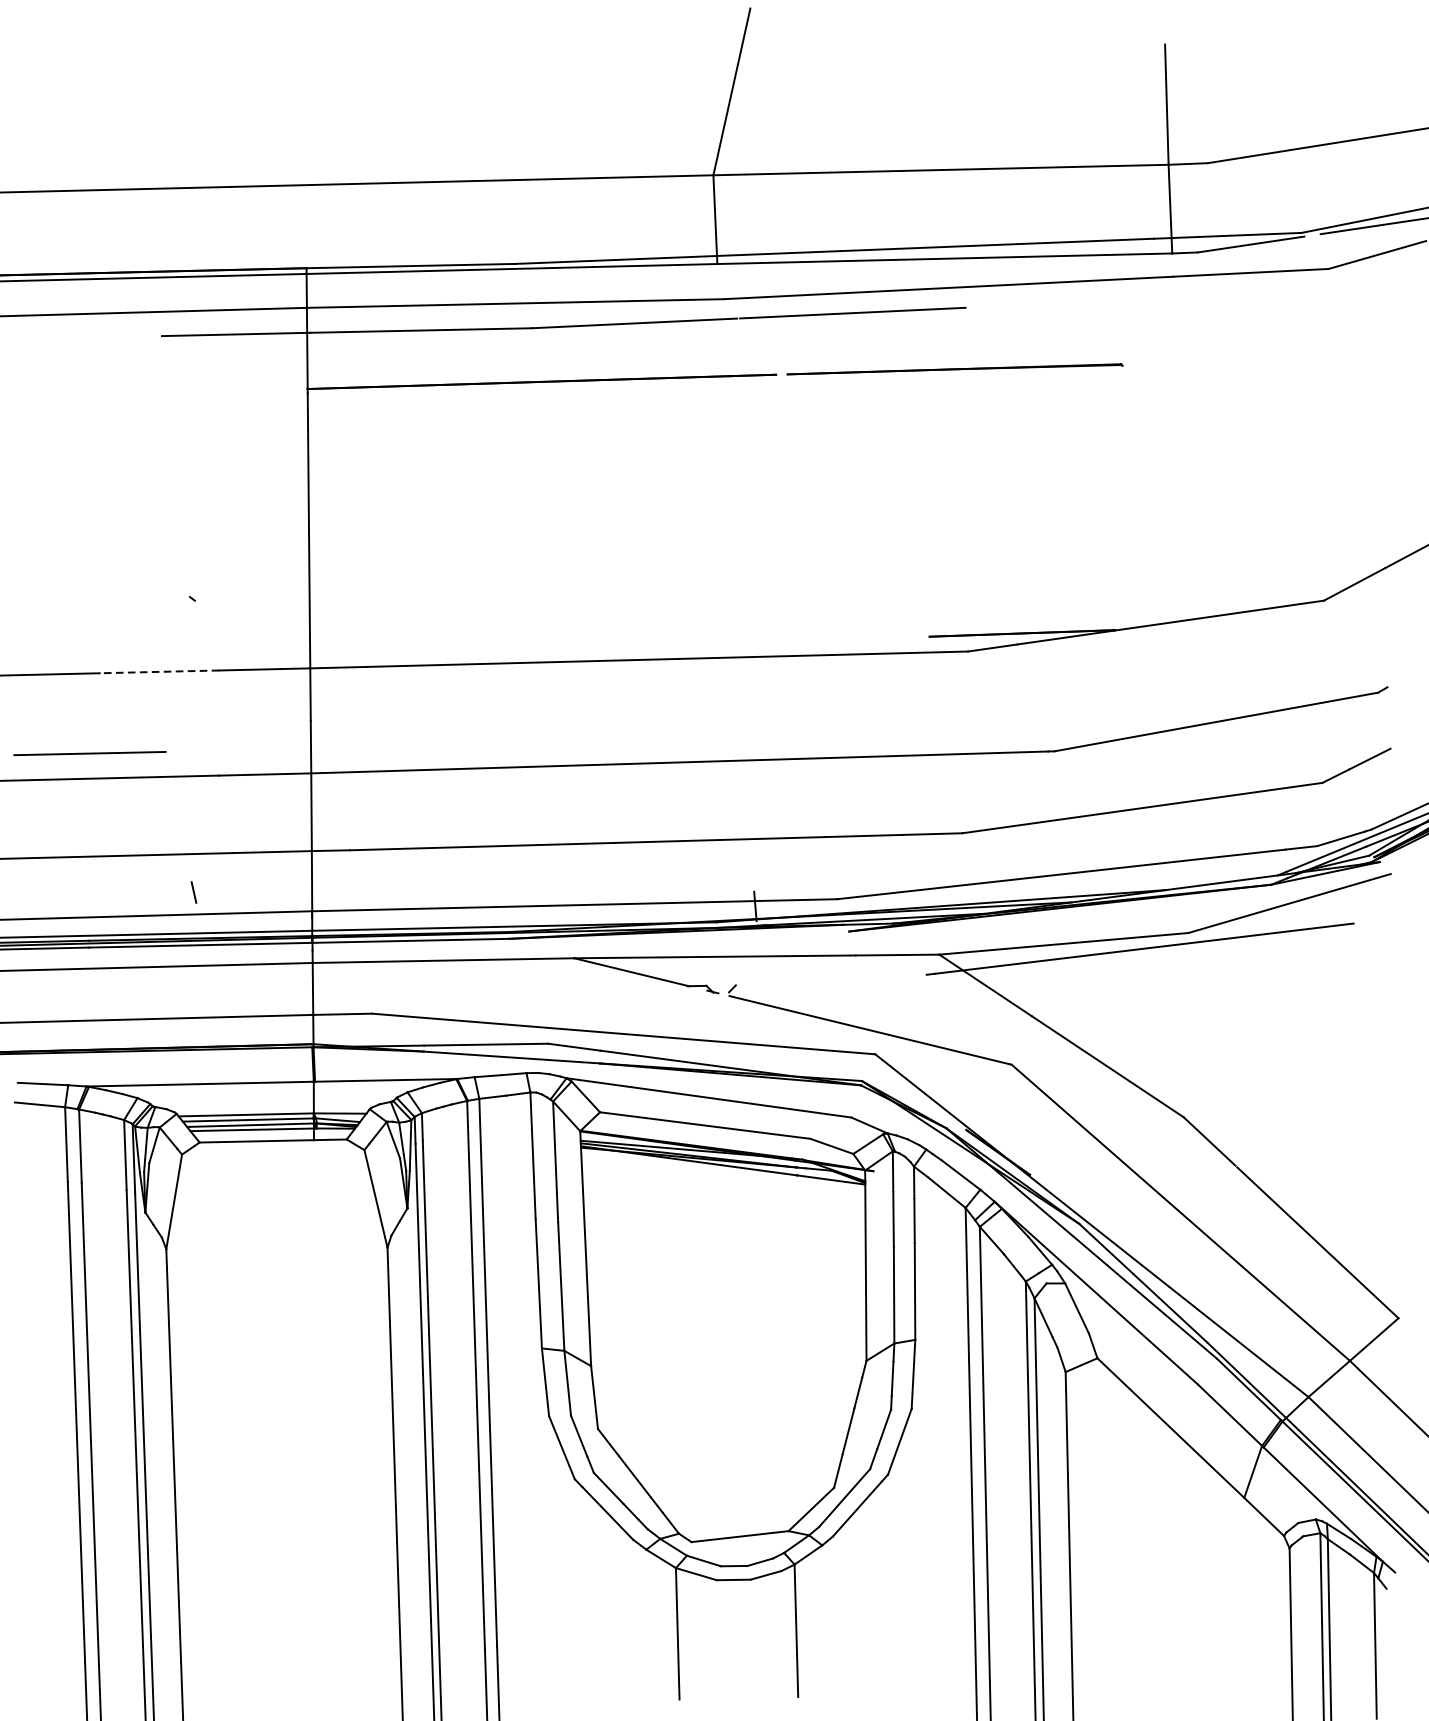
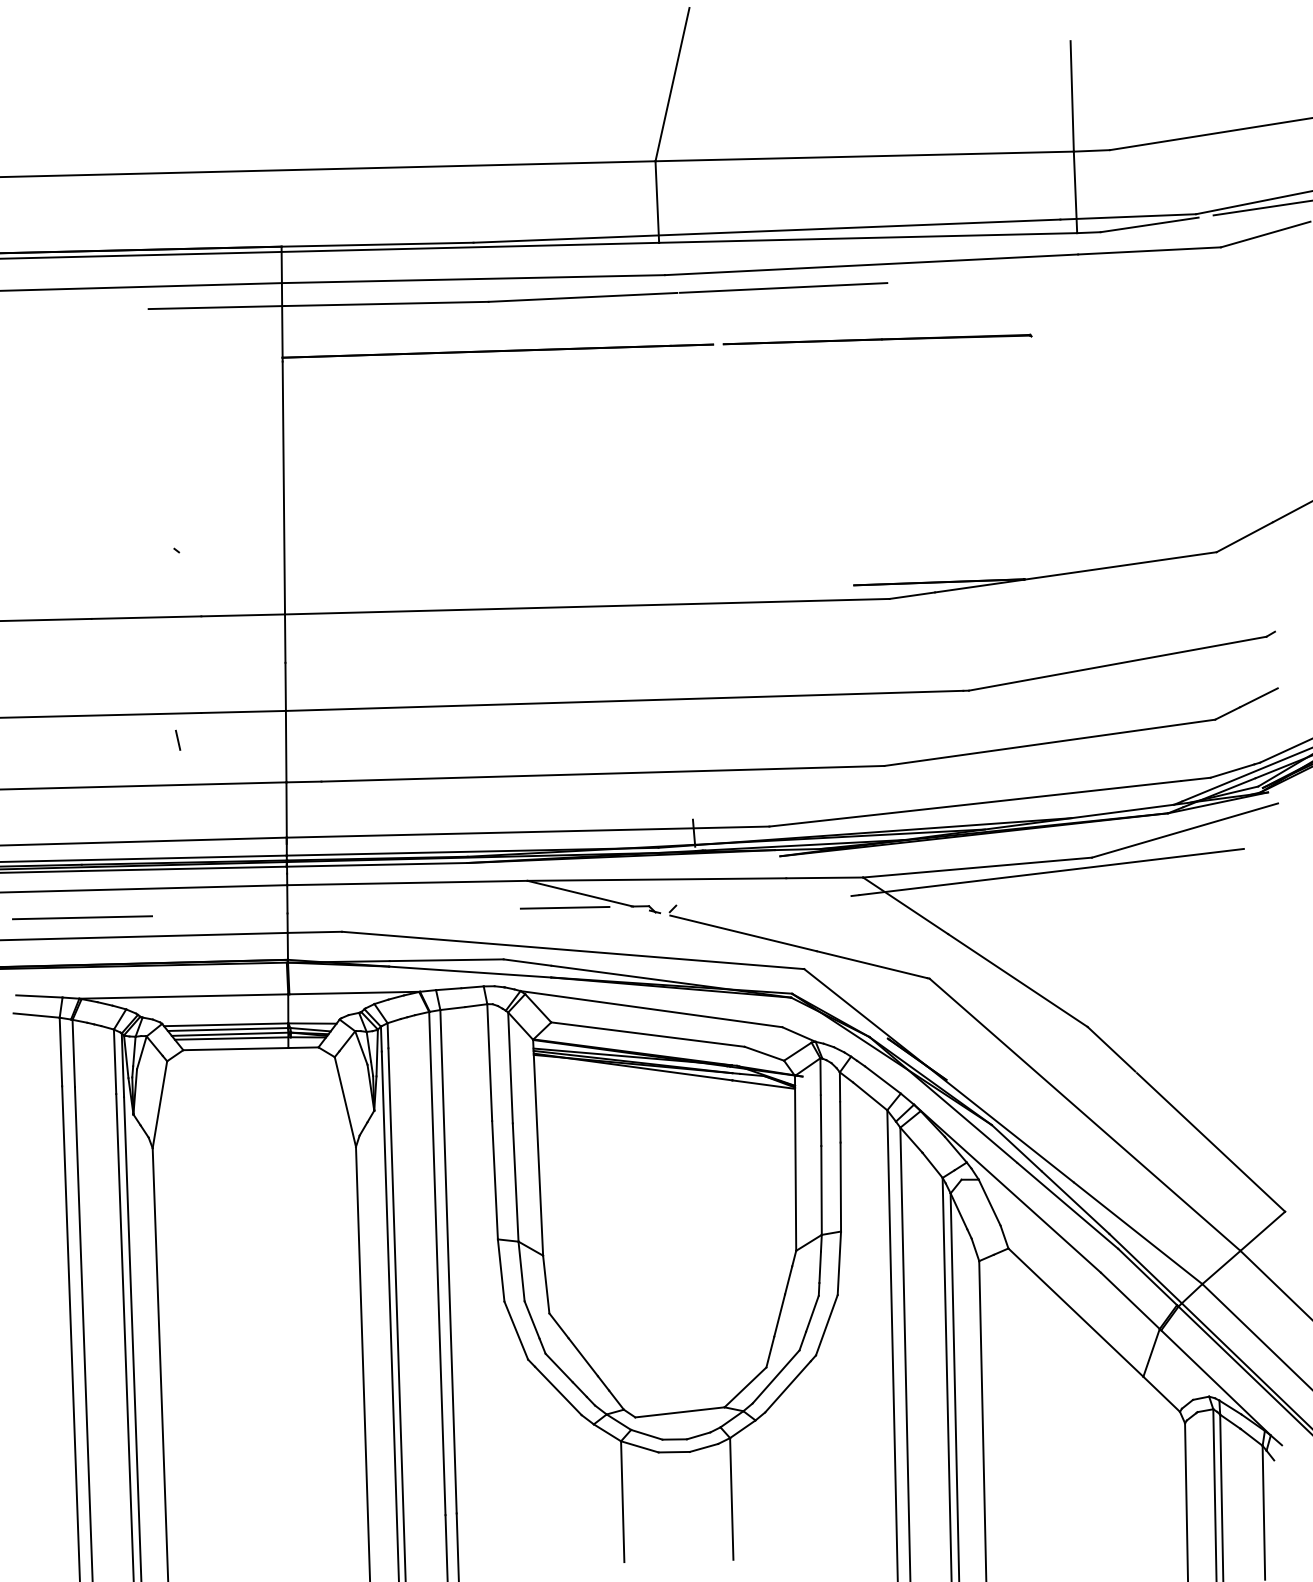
line: (159, 671) -> (146, 617), dashed -> solid
line: (89, 753) -> (82, 917), moved
line: (194, 891) -> (178, 739), moved
line: (614, 987) -> (564, 907), added

